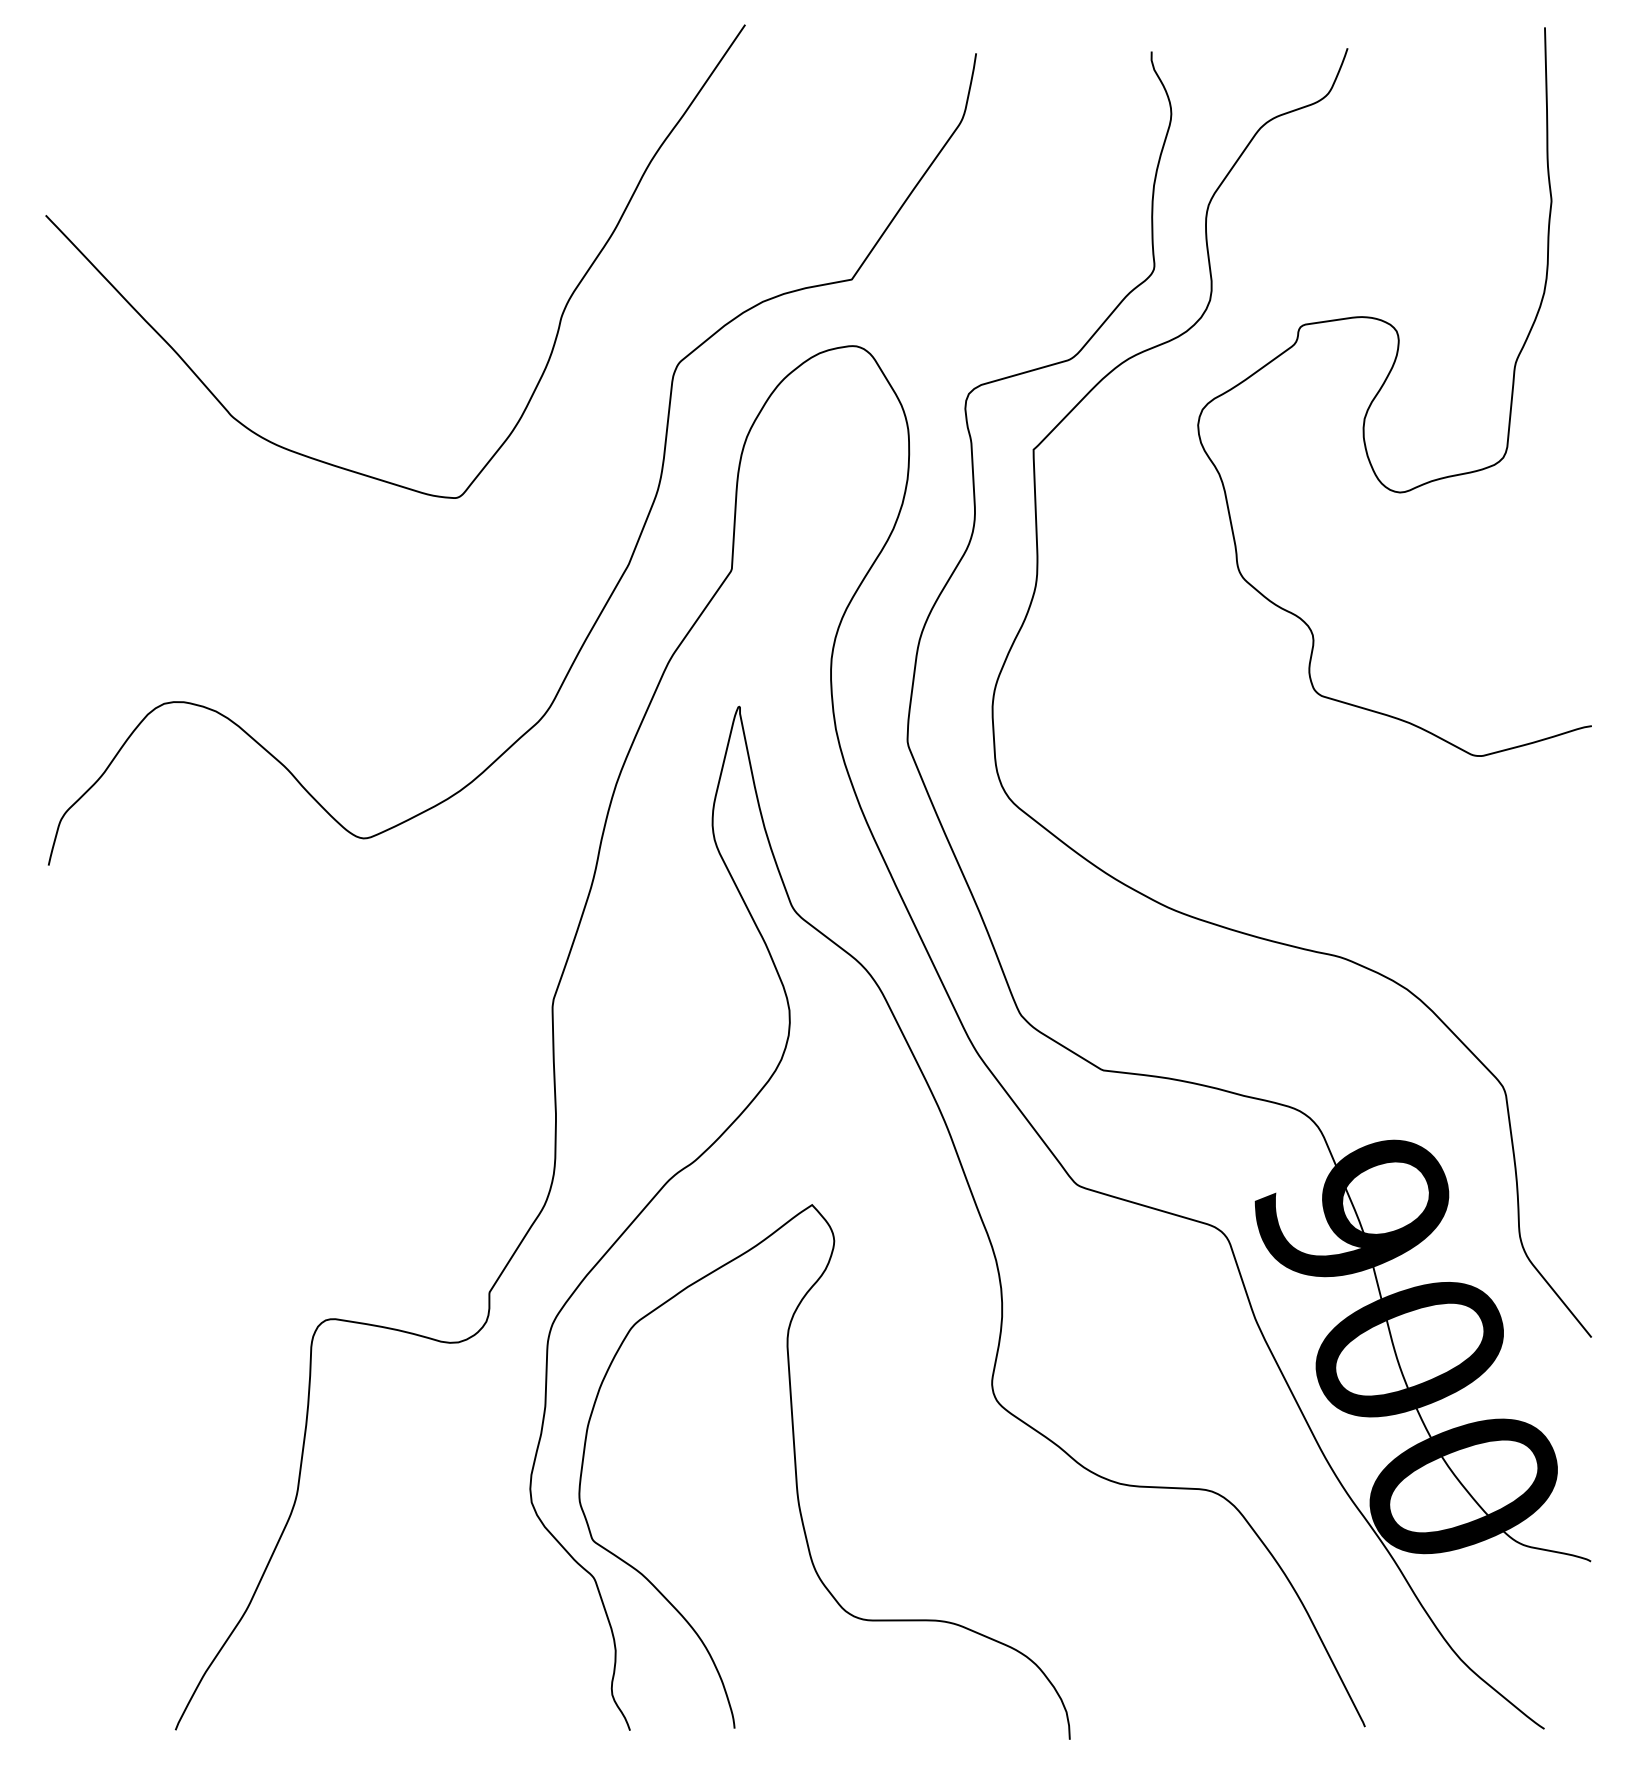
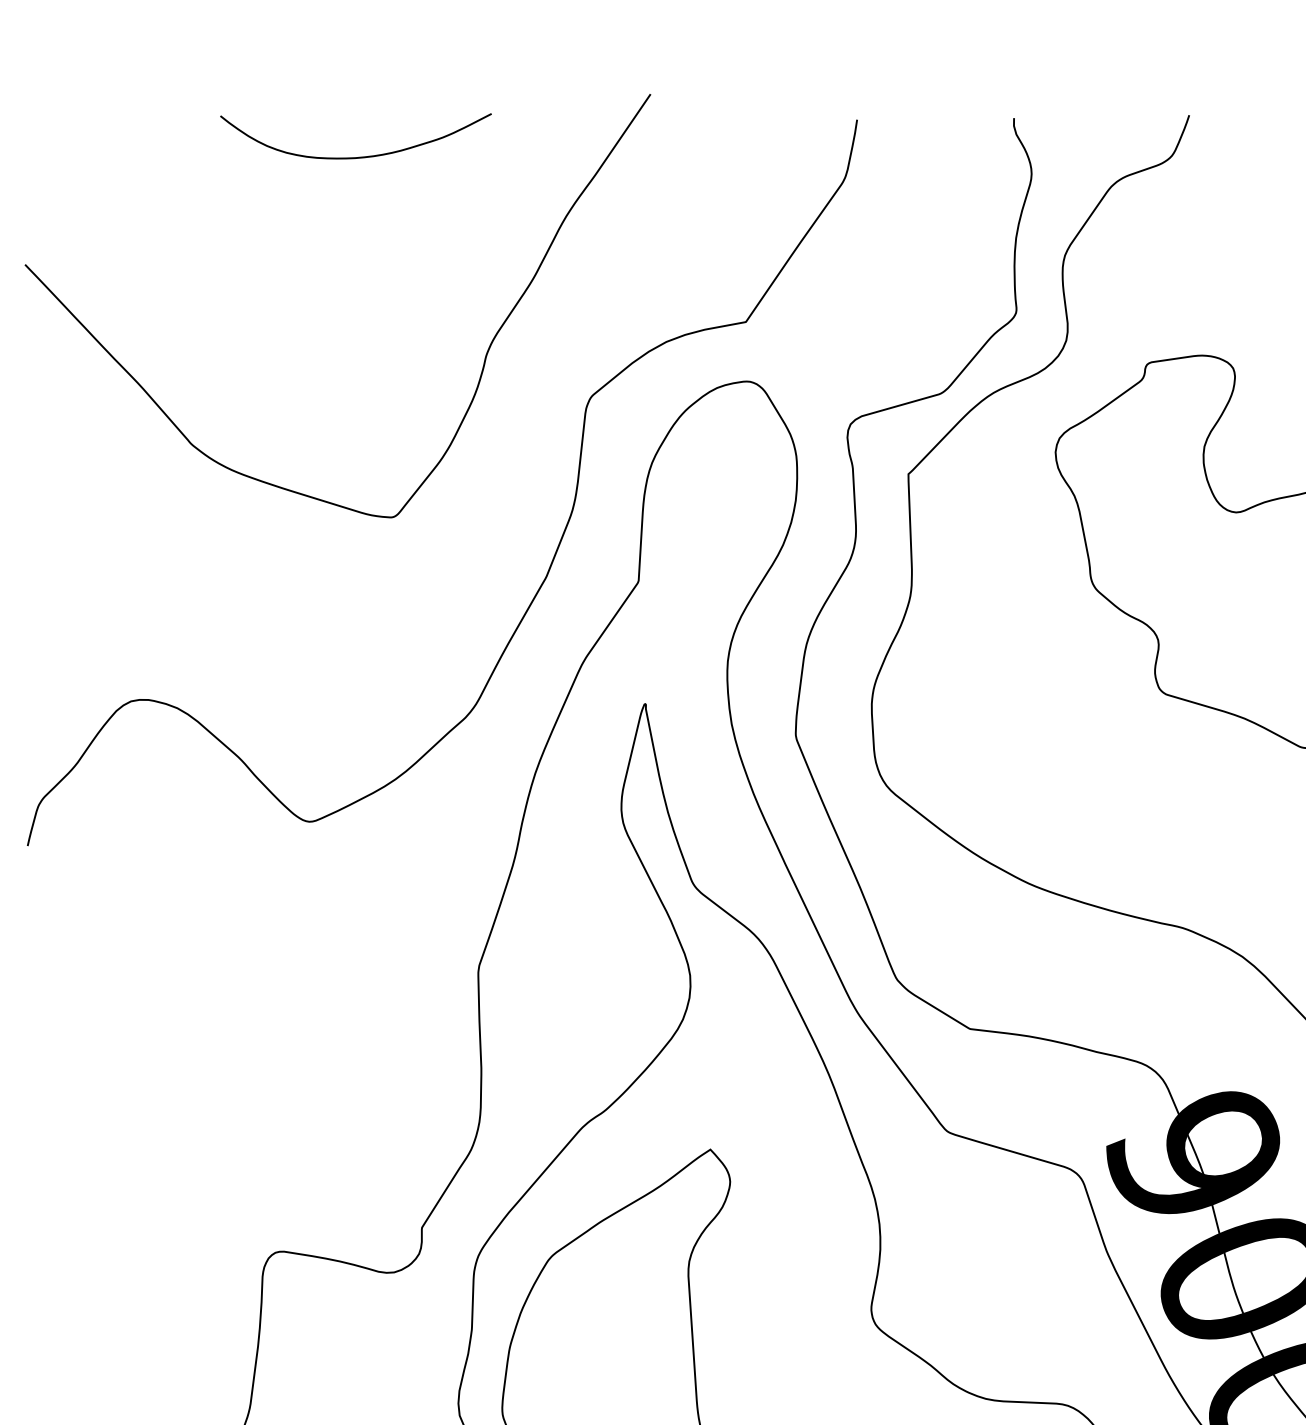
curve: (420, 94) -> (360, 156), added

